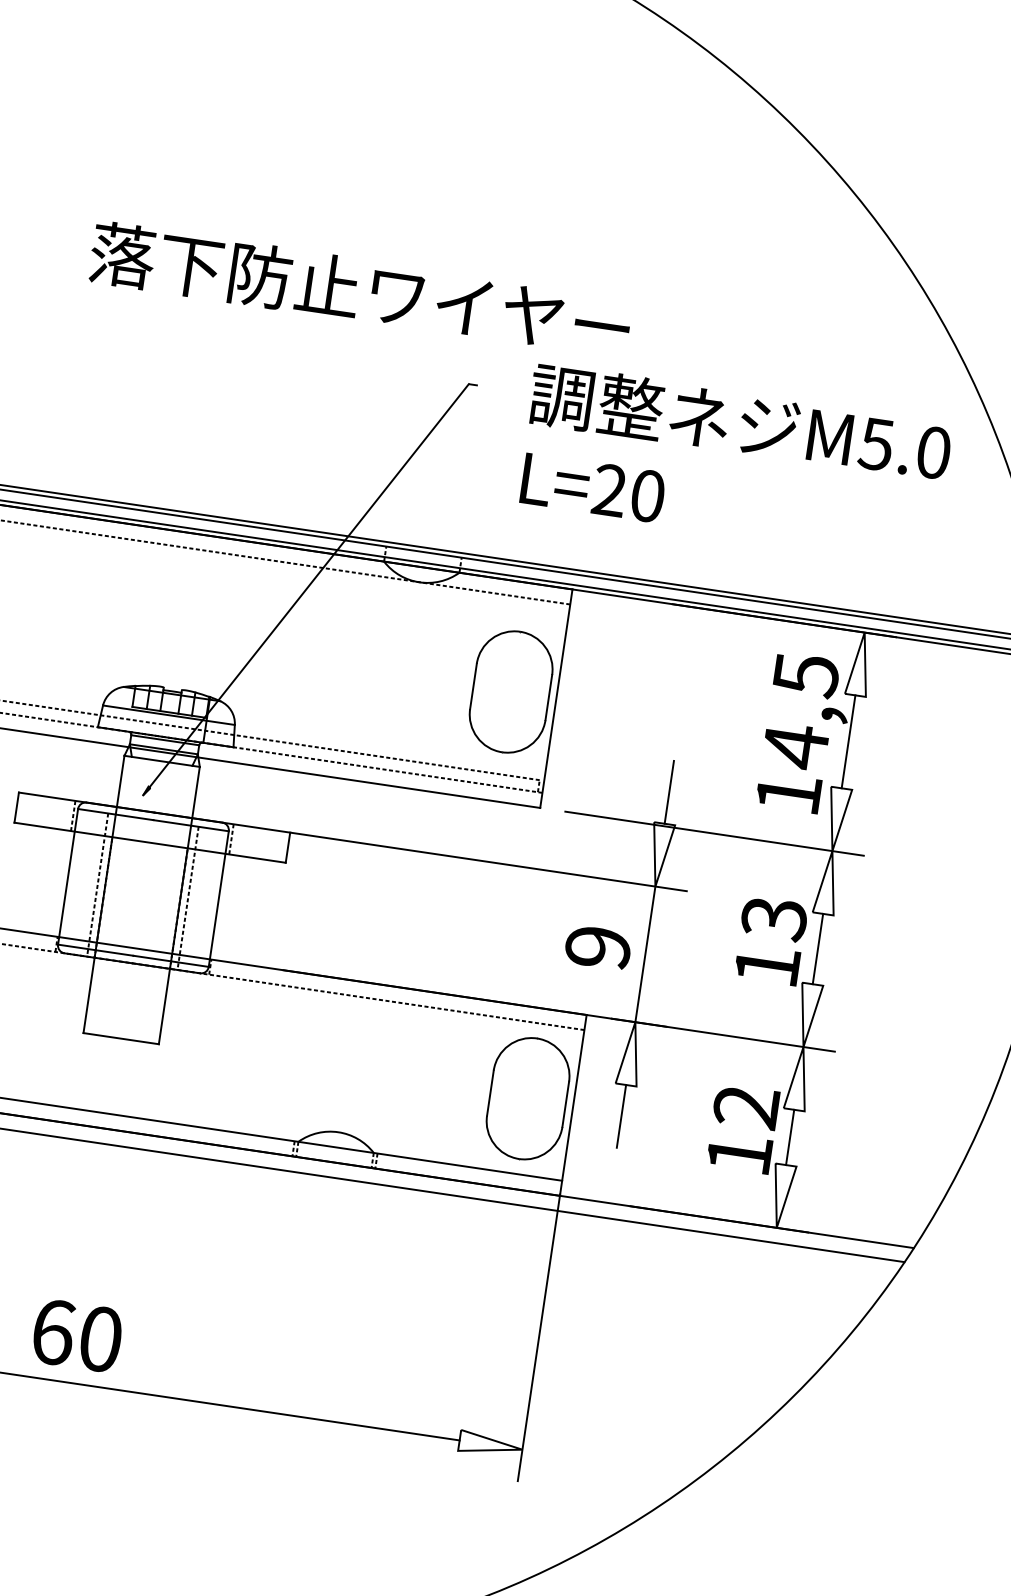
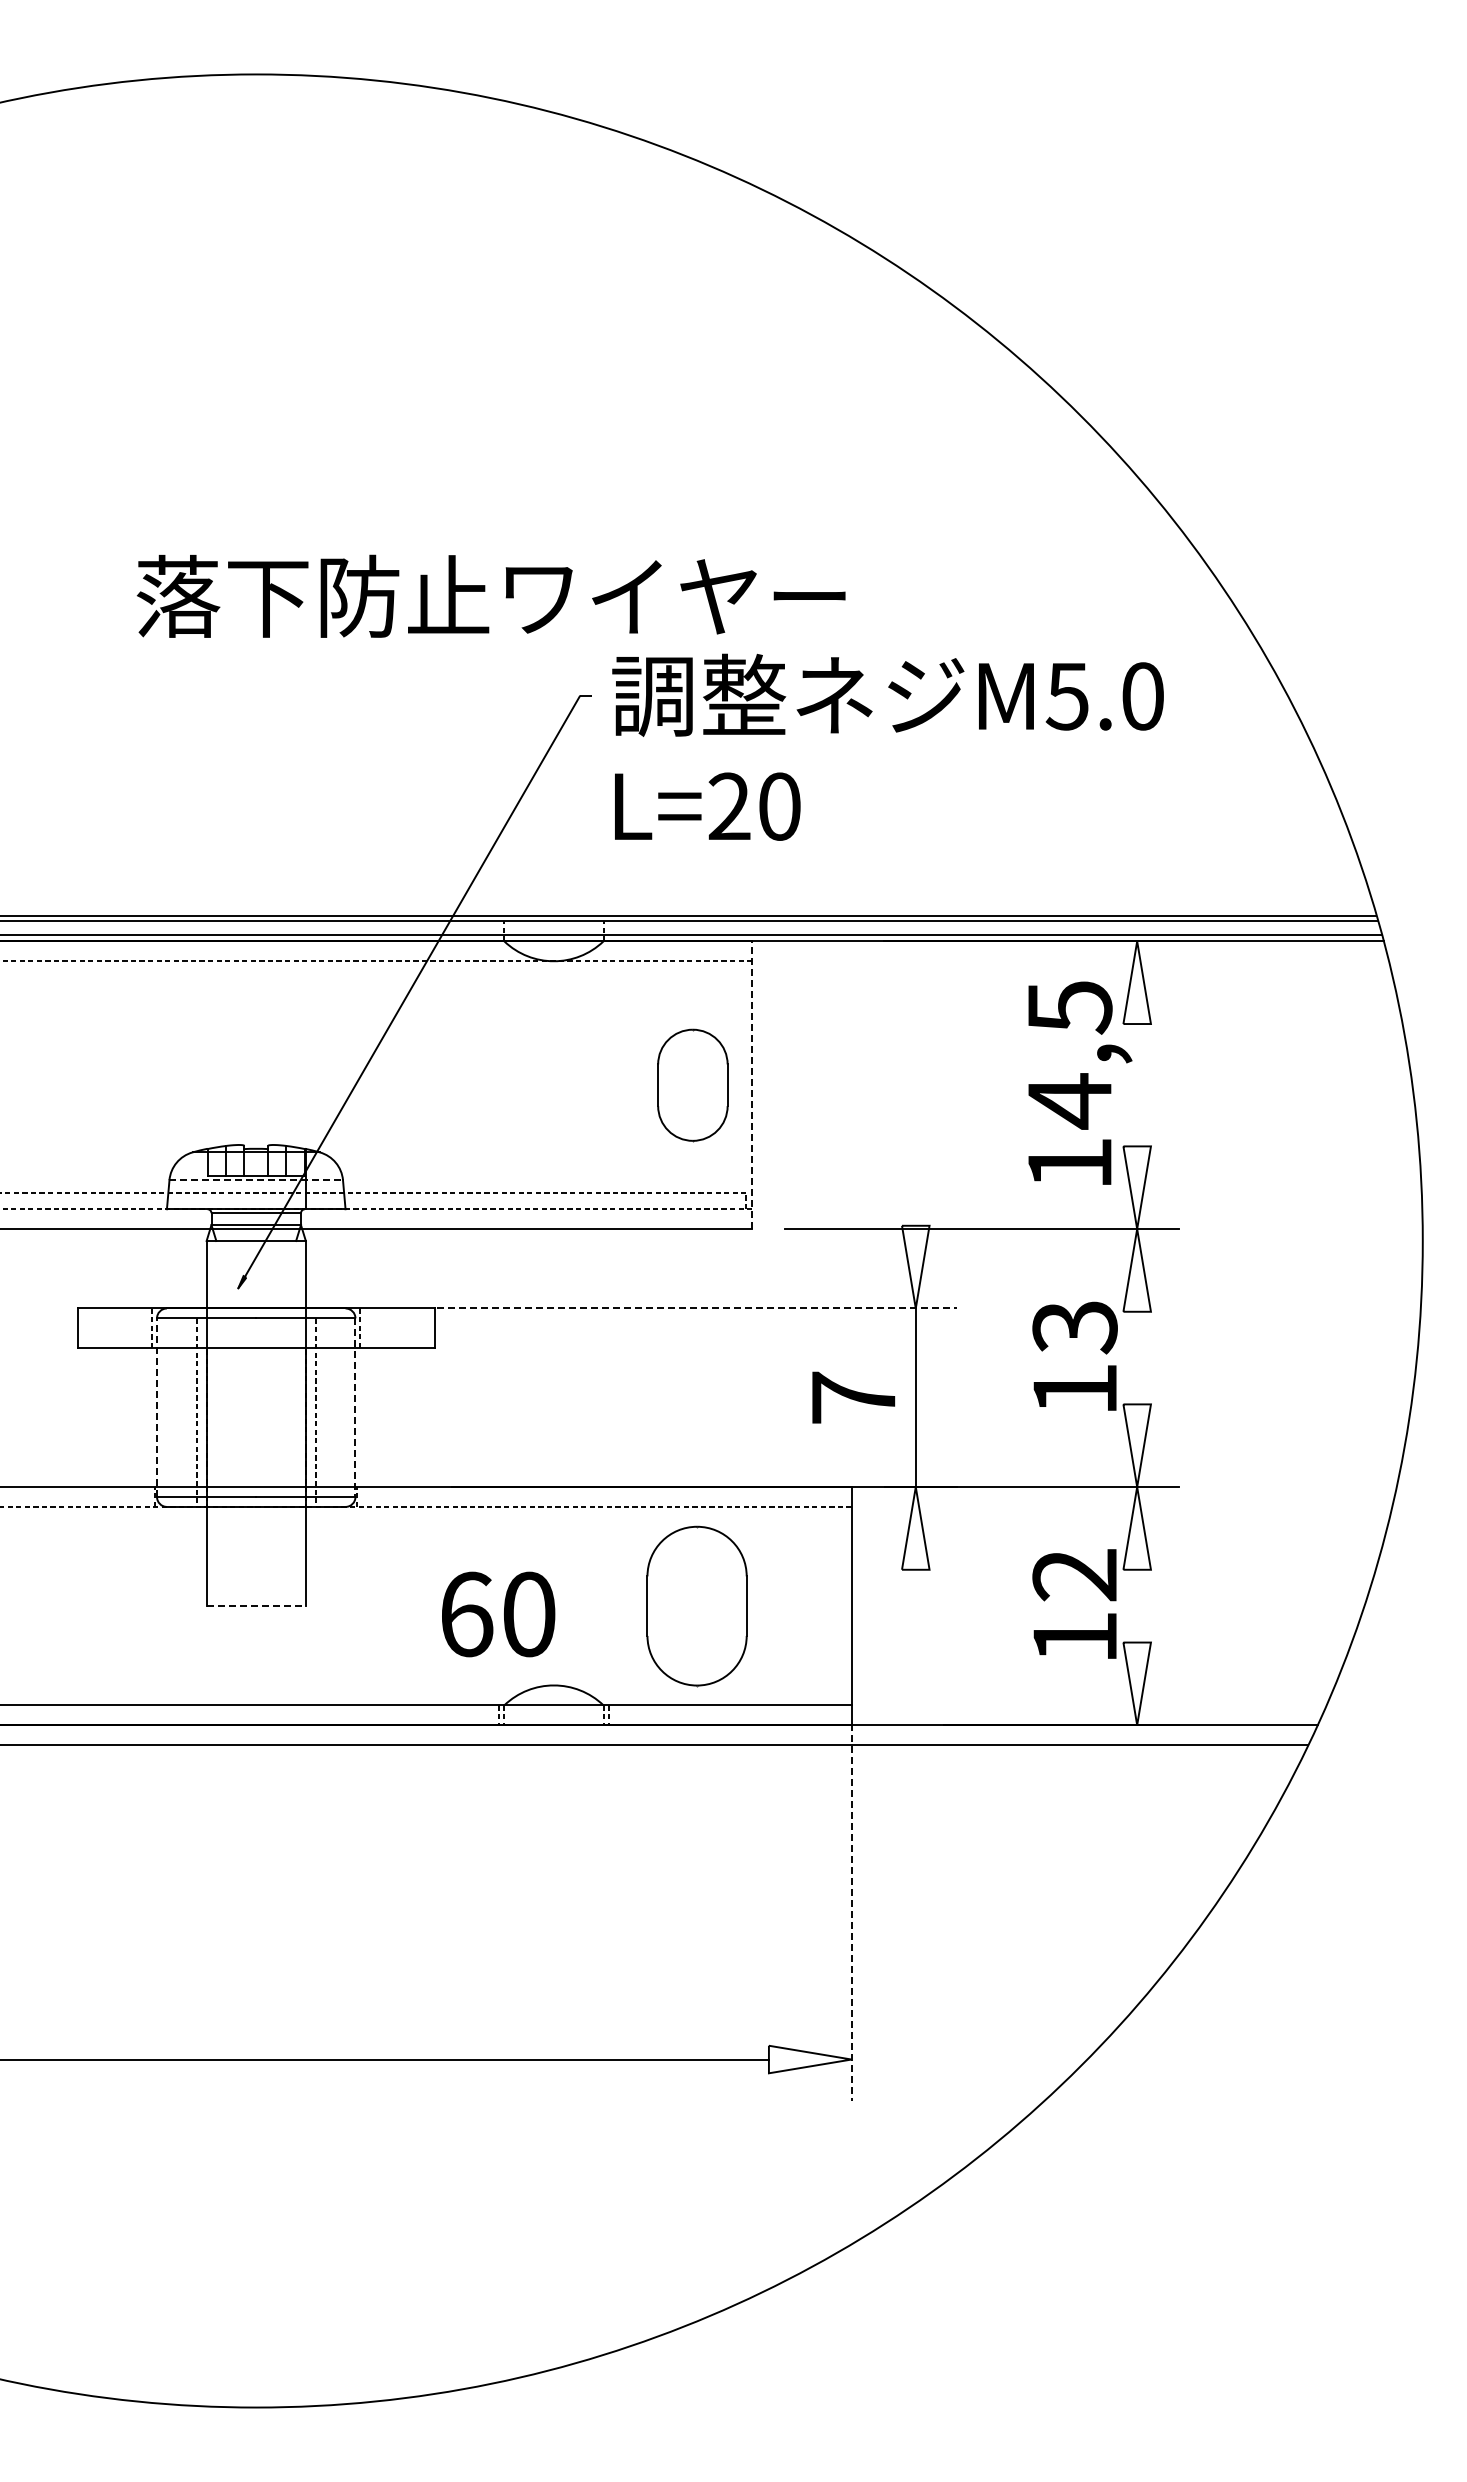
text: (360, 289) -> (490, 595), moved
text: (739, 422) -> (887, 694), moved
text: (593, 487) -> (707, 806), moved
part: (510, 692) -> (692, 1085), size x0.7
line: (556, 698) -> (752, 1085), solid -> dashed
line: (169, 715) -> (256, 1180), solid -> dashed
line: (848, 742) -> (1137, 1085), removed
line: (669, 792) -> (915, 1184), removed
line: (489, 862) -> (697, 1308), solid -> dashed
line: (68, 876) -> (157, 1407), solid -> dashed
line: (218, 899) -> (355, 1408), solid -> dashed
text: (598, 947) -> (853, 1397), 9 -> 7
line: (818, 948) -> (1137, 1357), removed
line: (121, 1038) -> (256, 1606), solid -> dashed
part: (527, 1098) -> (696, 1606), moved
line: (621, 1115) -> (915, 1610), removed
line: (790, 1136) -> (1137, 1605), removed
text: (77, 1335) -> (498, 1614), moved
line: (538, 1338) -> (851, 1912), solid -> dashed

